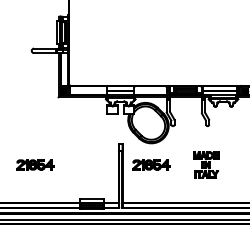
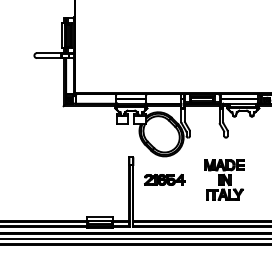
part: (35, 164) -> (38, 179), removed
part: (205, 164) -> (223, 179), size x1.43

